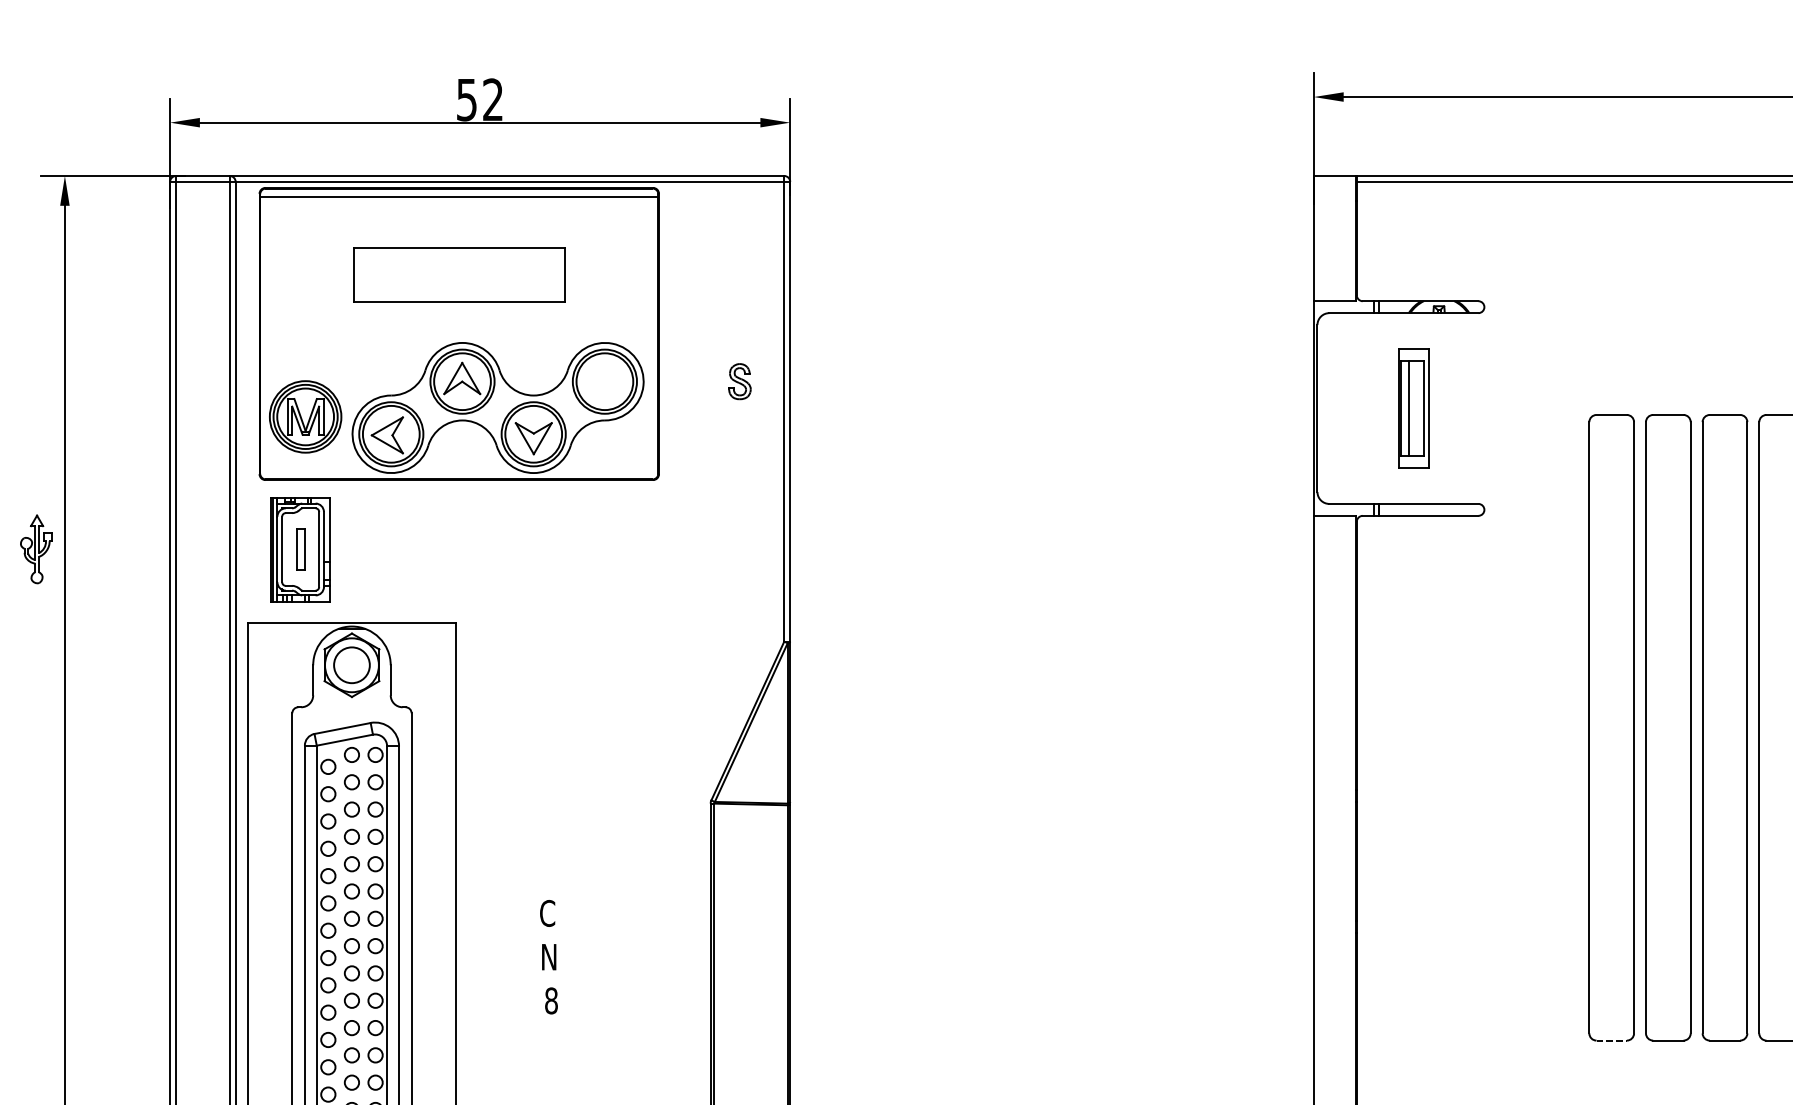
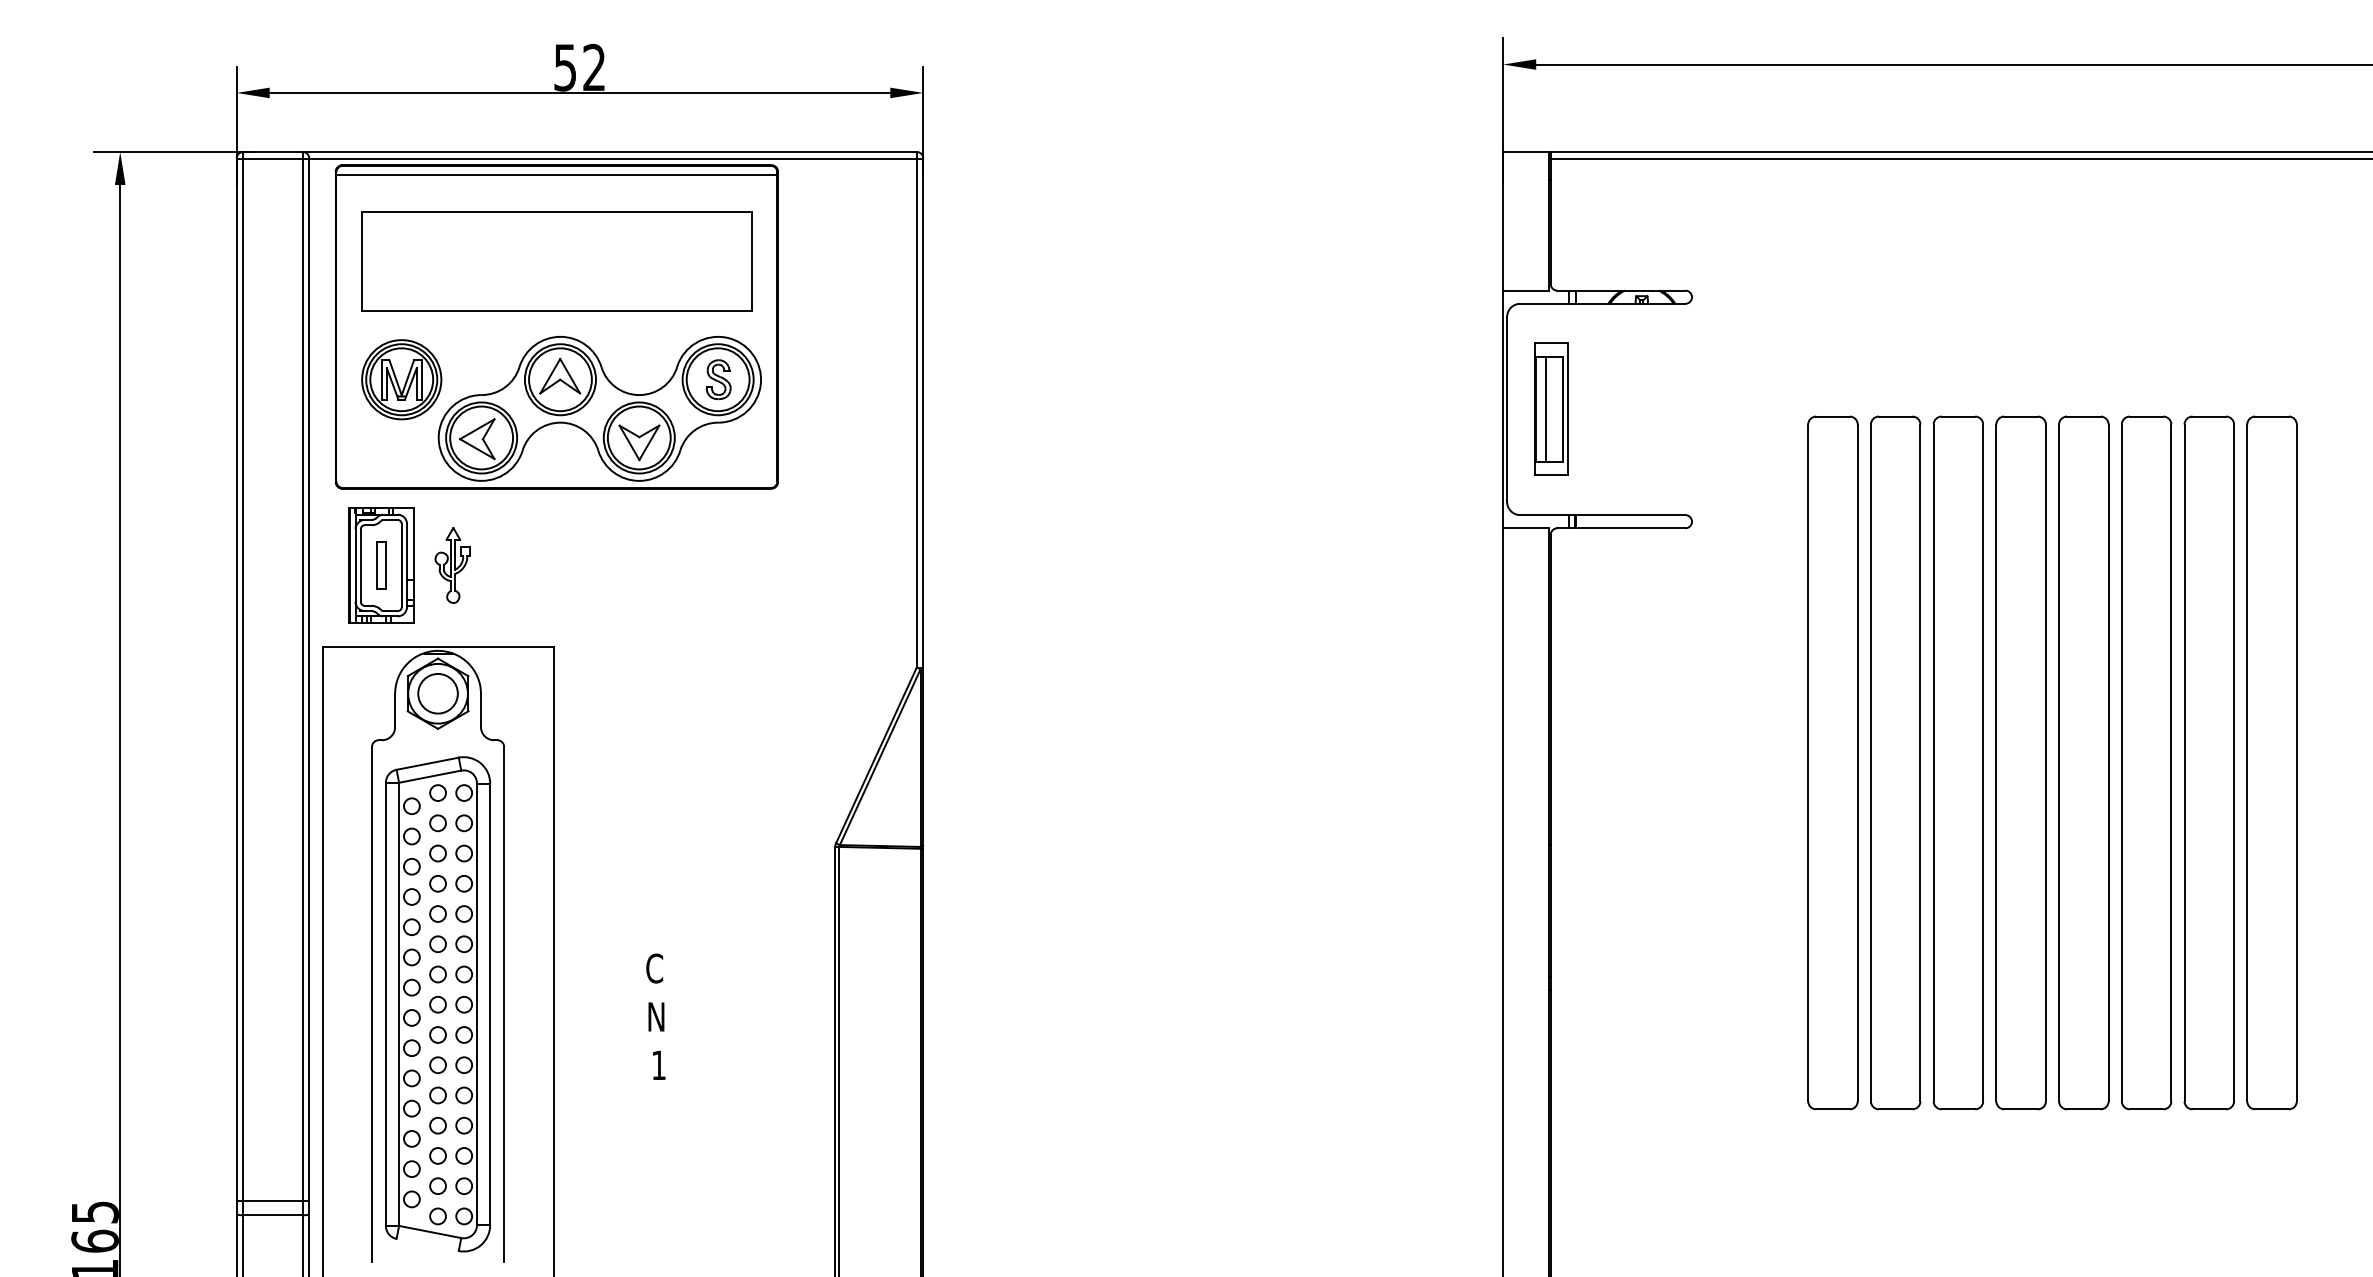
part: (458, 274) -> (556, 261), size x1.67
part: (739, 381) -> (718, 379), moved
part: (1414, 407) -> (1551, 408), moved
part: (305, 416) -> (401, 379), moved
part: (36, 548) -> (452, 564), moved
text: (551, 1001) -> (658, 1065), 8 -> 1
line: (1611, 1040) -> (1832, 1109), dashed -> solid

